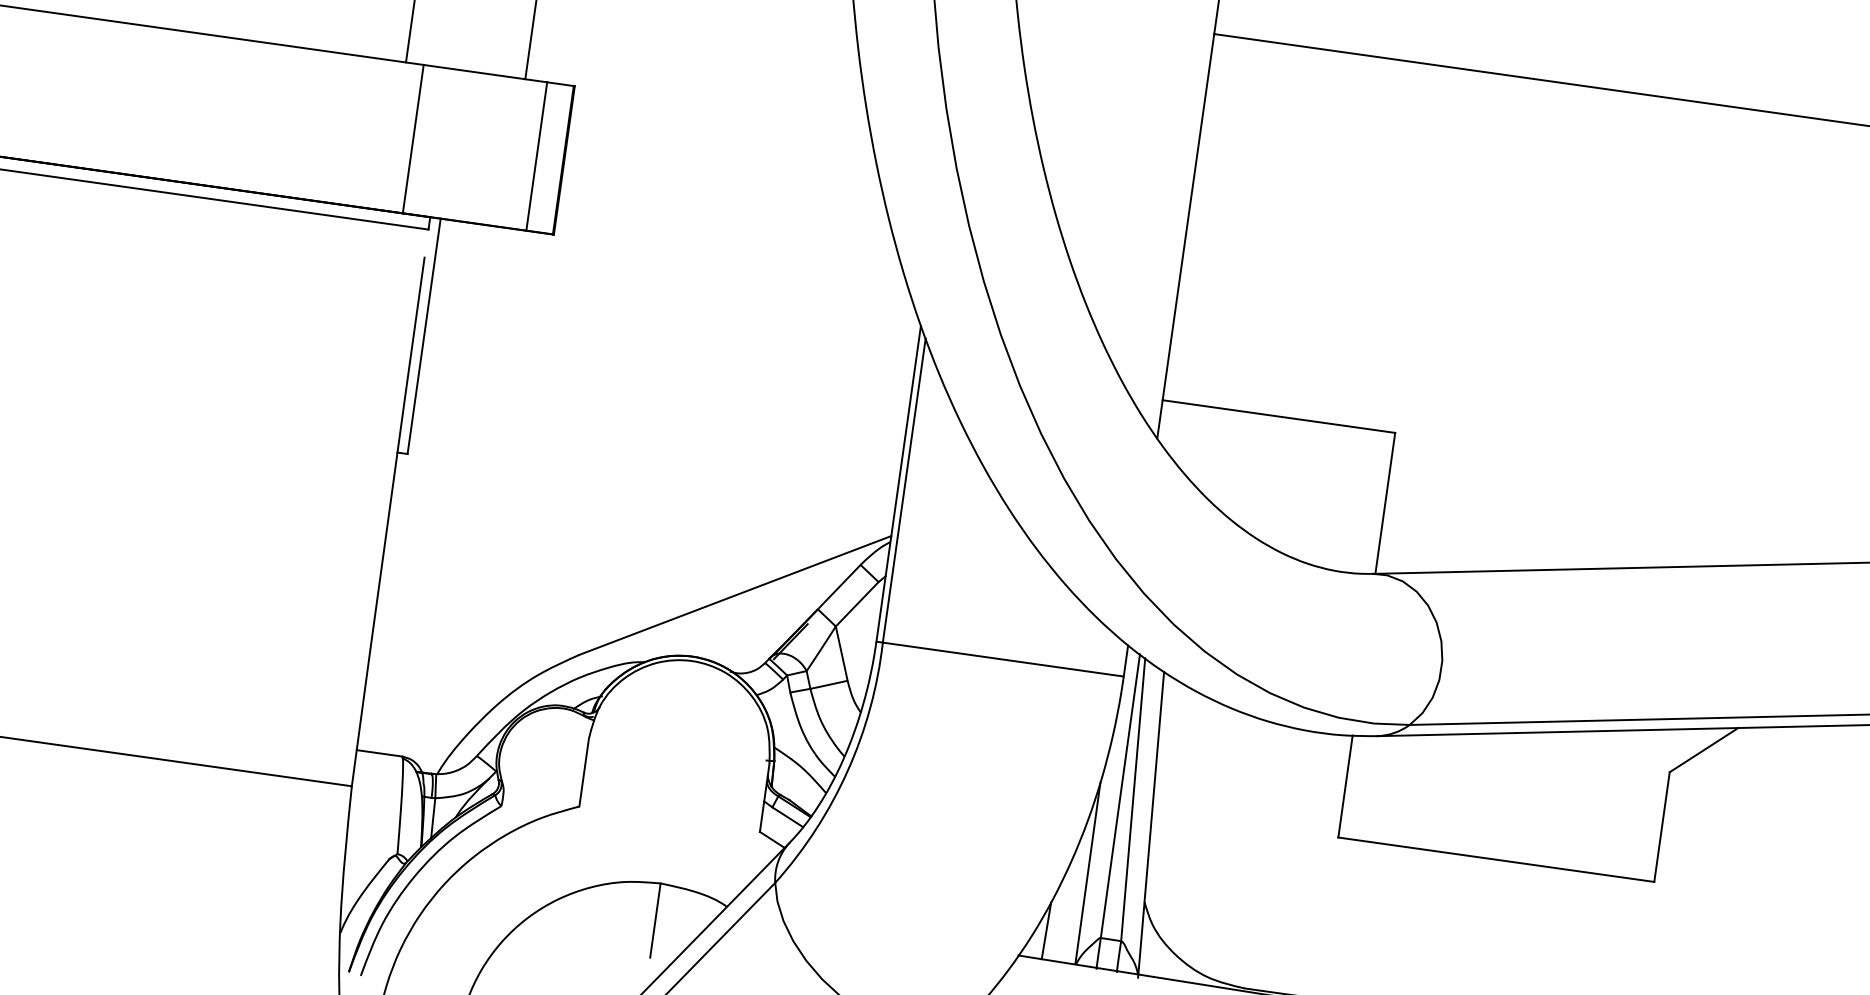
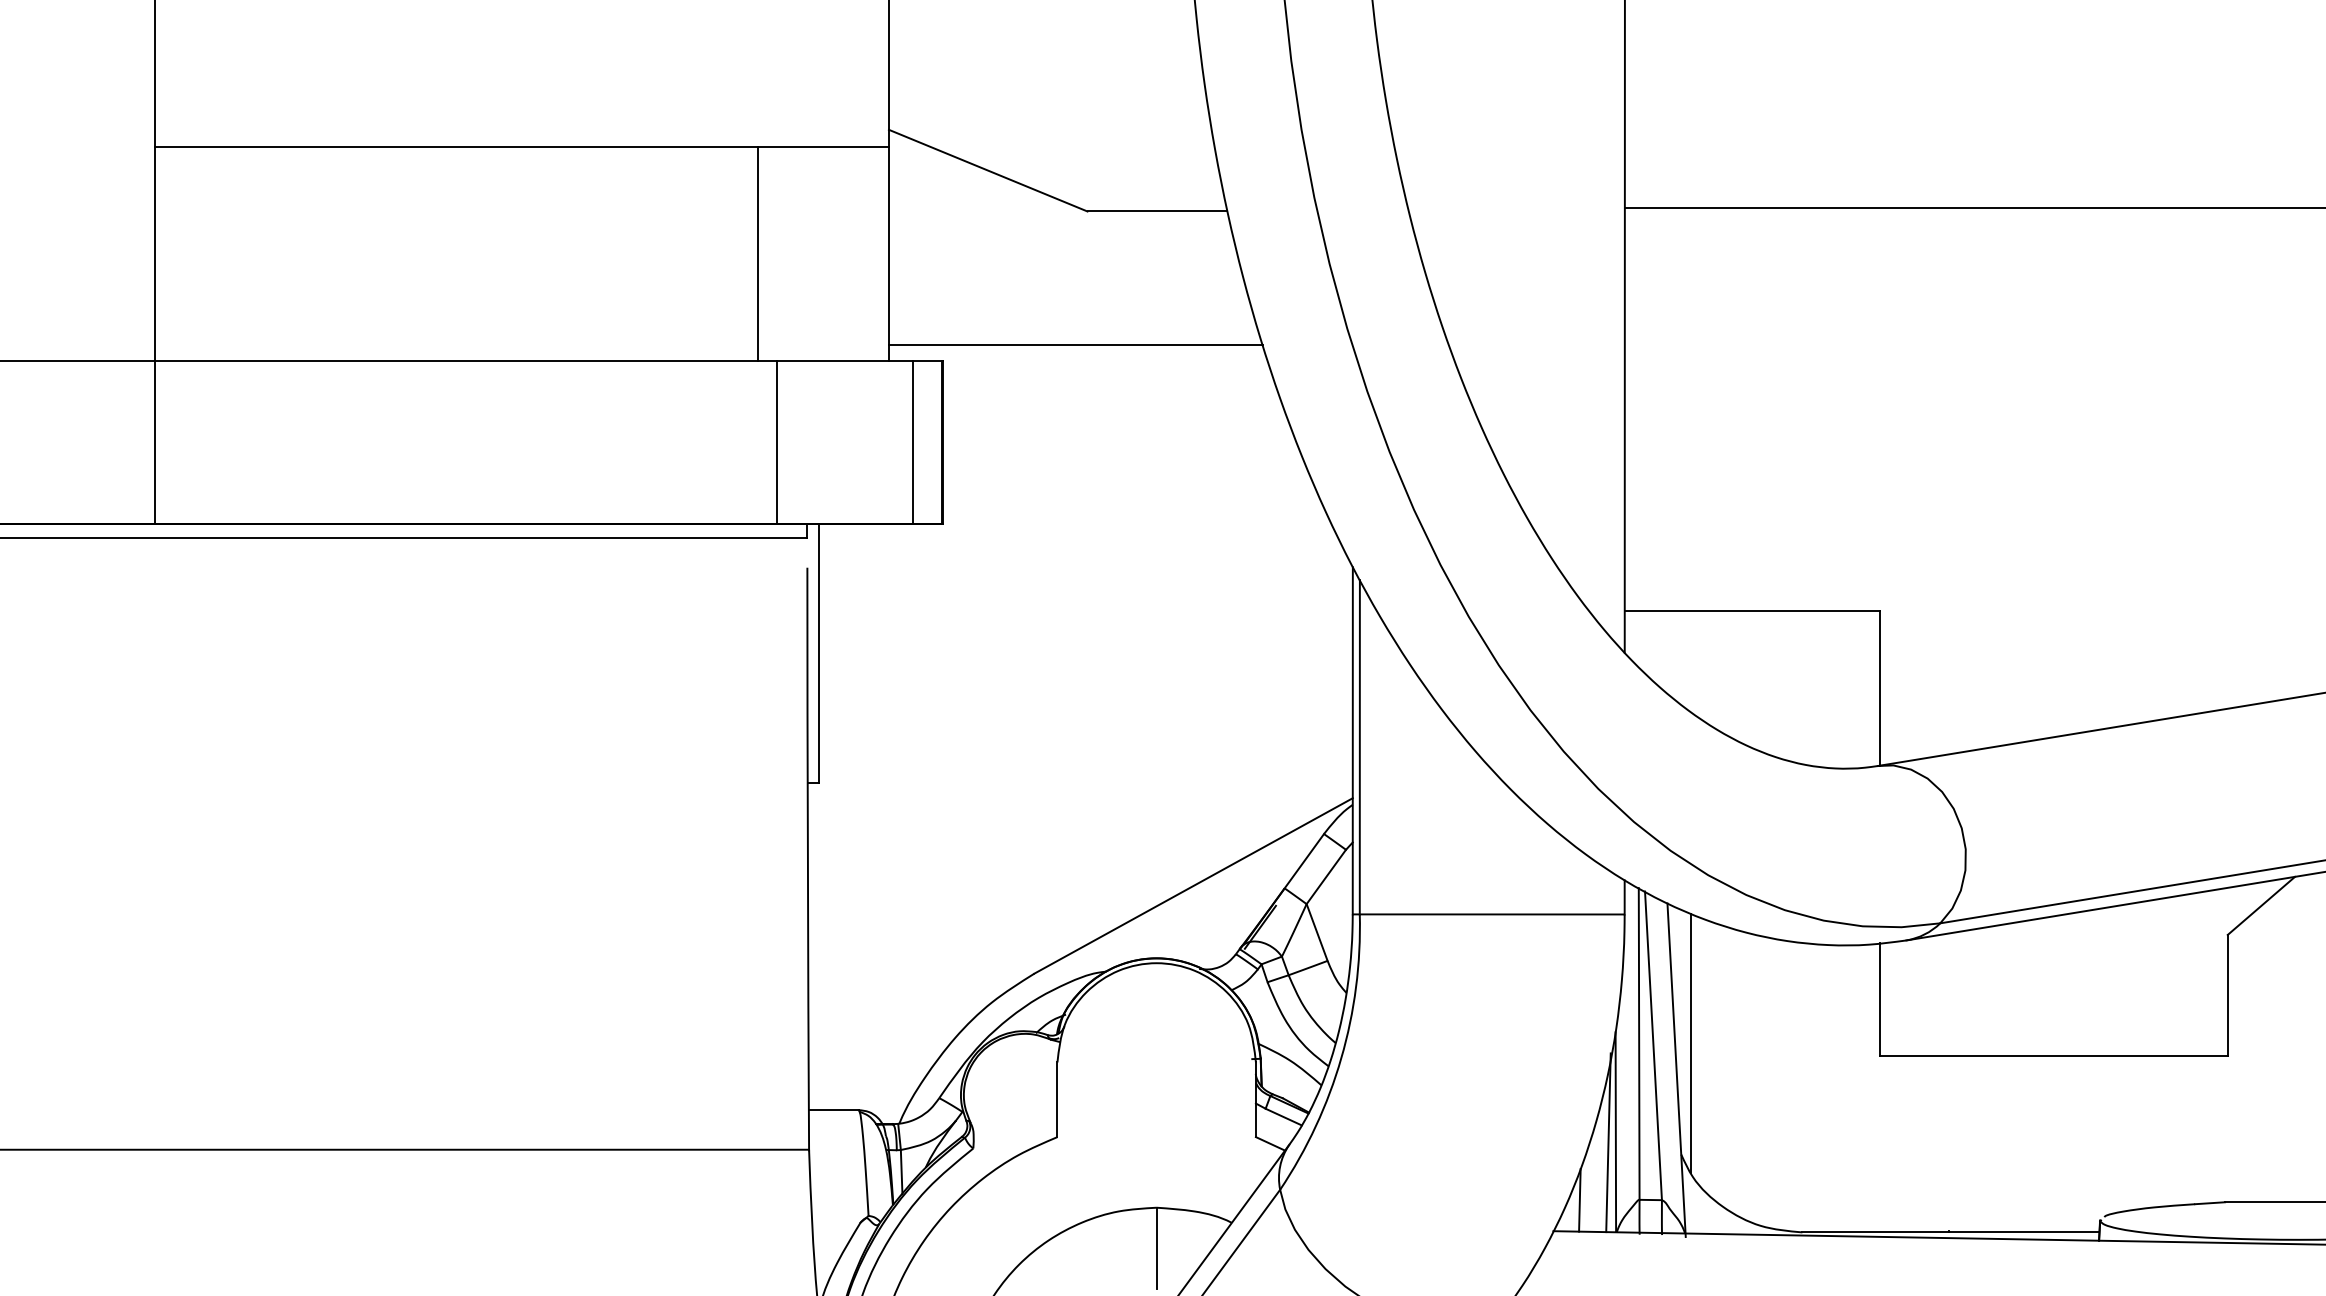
line: (696, 88) -> (1075, 345), added
line: (1168, 802) -> (1691, 1043), added
line: (1079, 881) -> (1608, 1142), added

